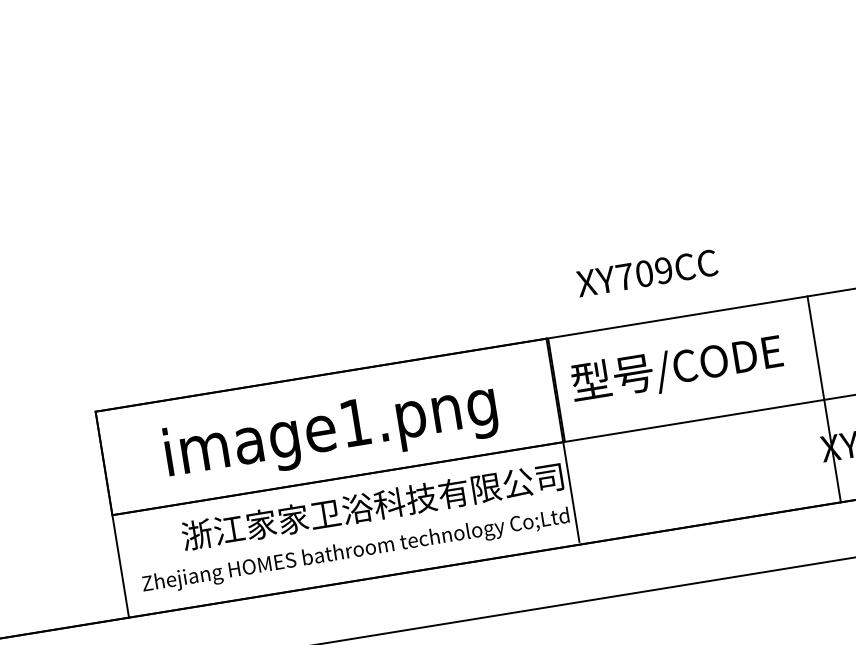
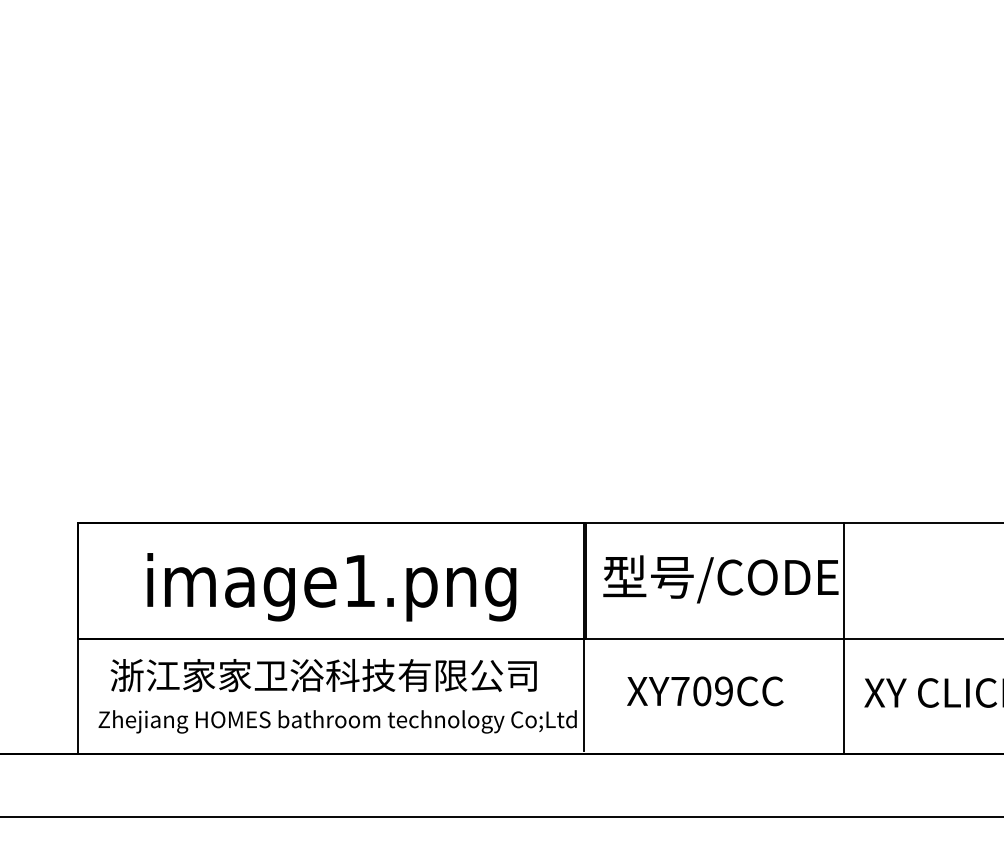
text: (647, 273) -> (705, 691), moved
line: (824, 399) -> (844, 638), moved
text: (372, 506) -> (323, 675), moved

